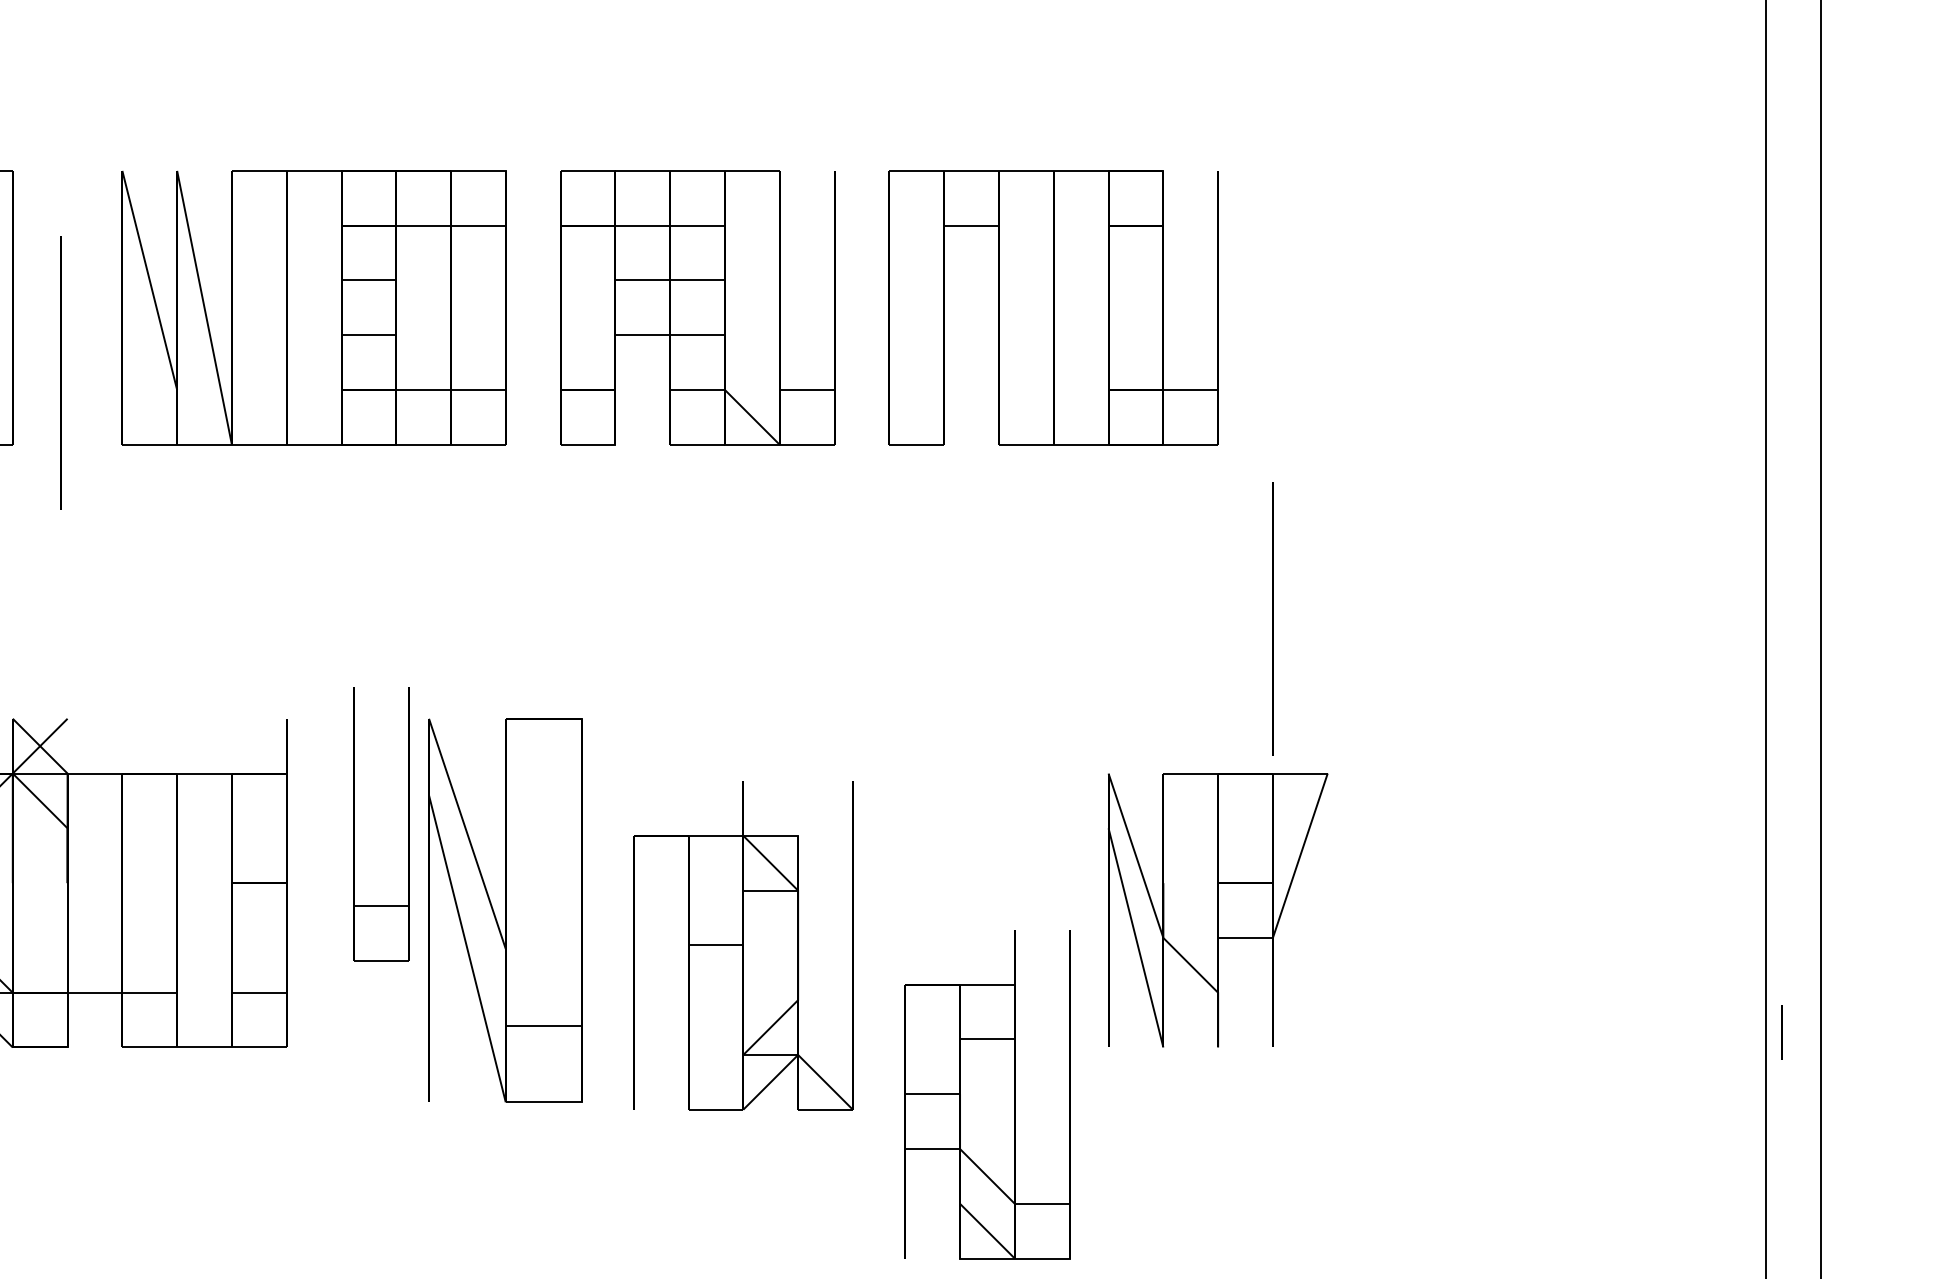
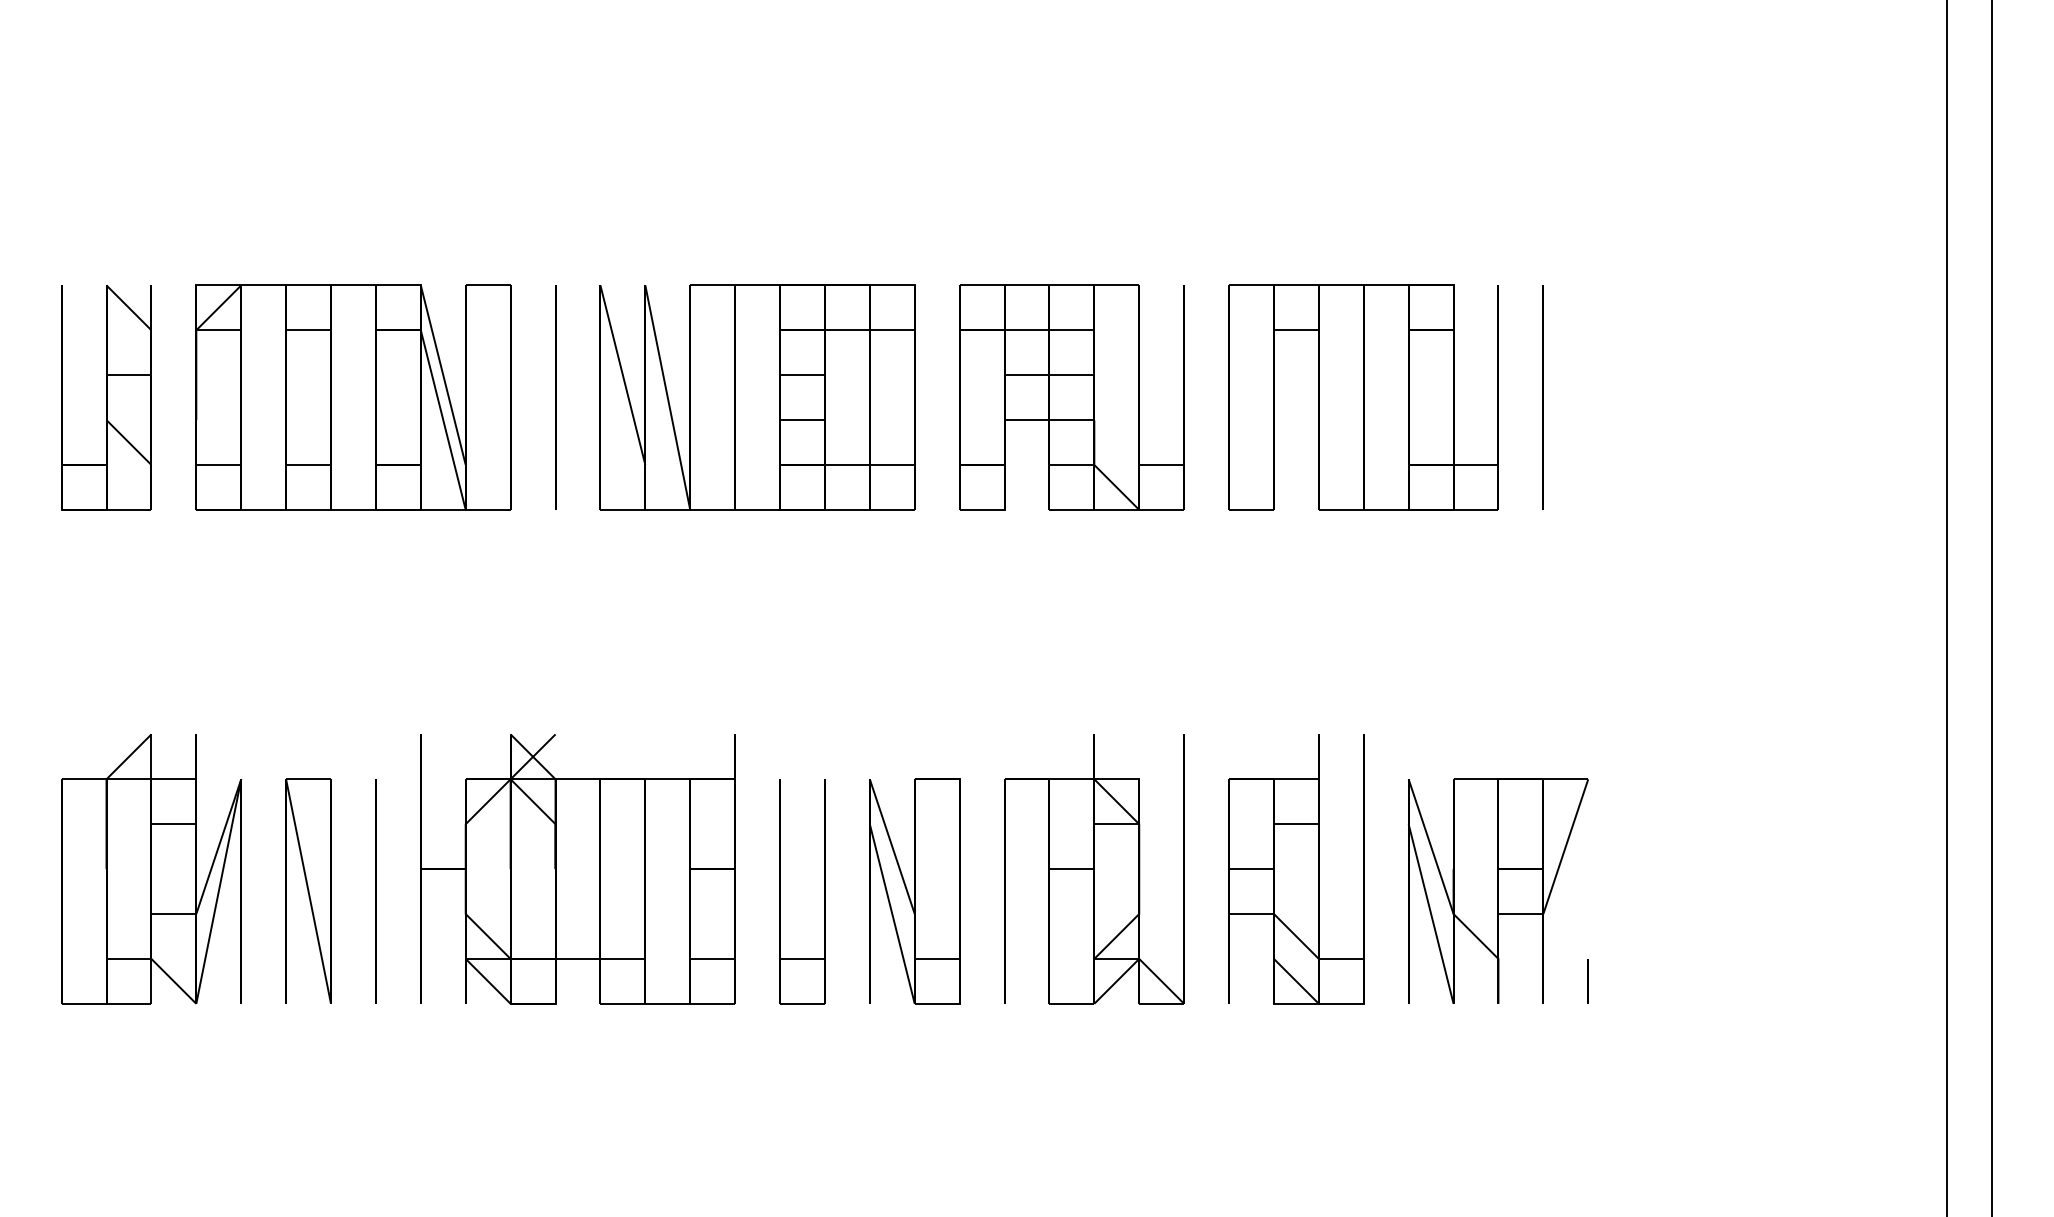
line: (61, 372) -> (555, 397), moved
line: (1271, 618) -> (1542, 397), moved
part: (354, 823) -> (780, 891), moved
part: (505, 910) -> (914, 891), size x0.71
part: (743, 945) -> (1094, 869), moved
line: (1780, 1032) -> (1587, 981), moved
part: (987, 1094) -> (1296, 869), moved

